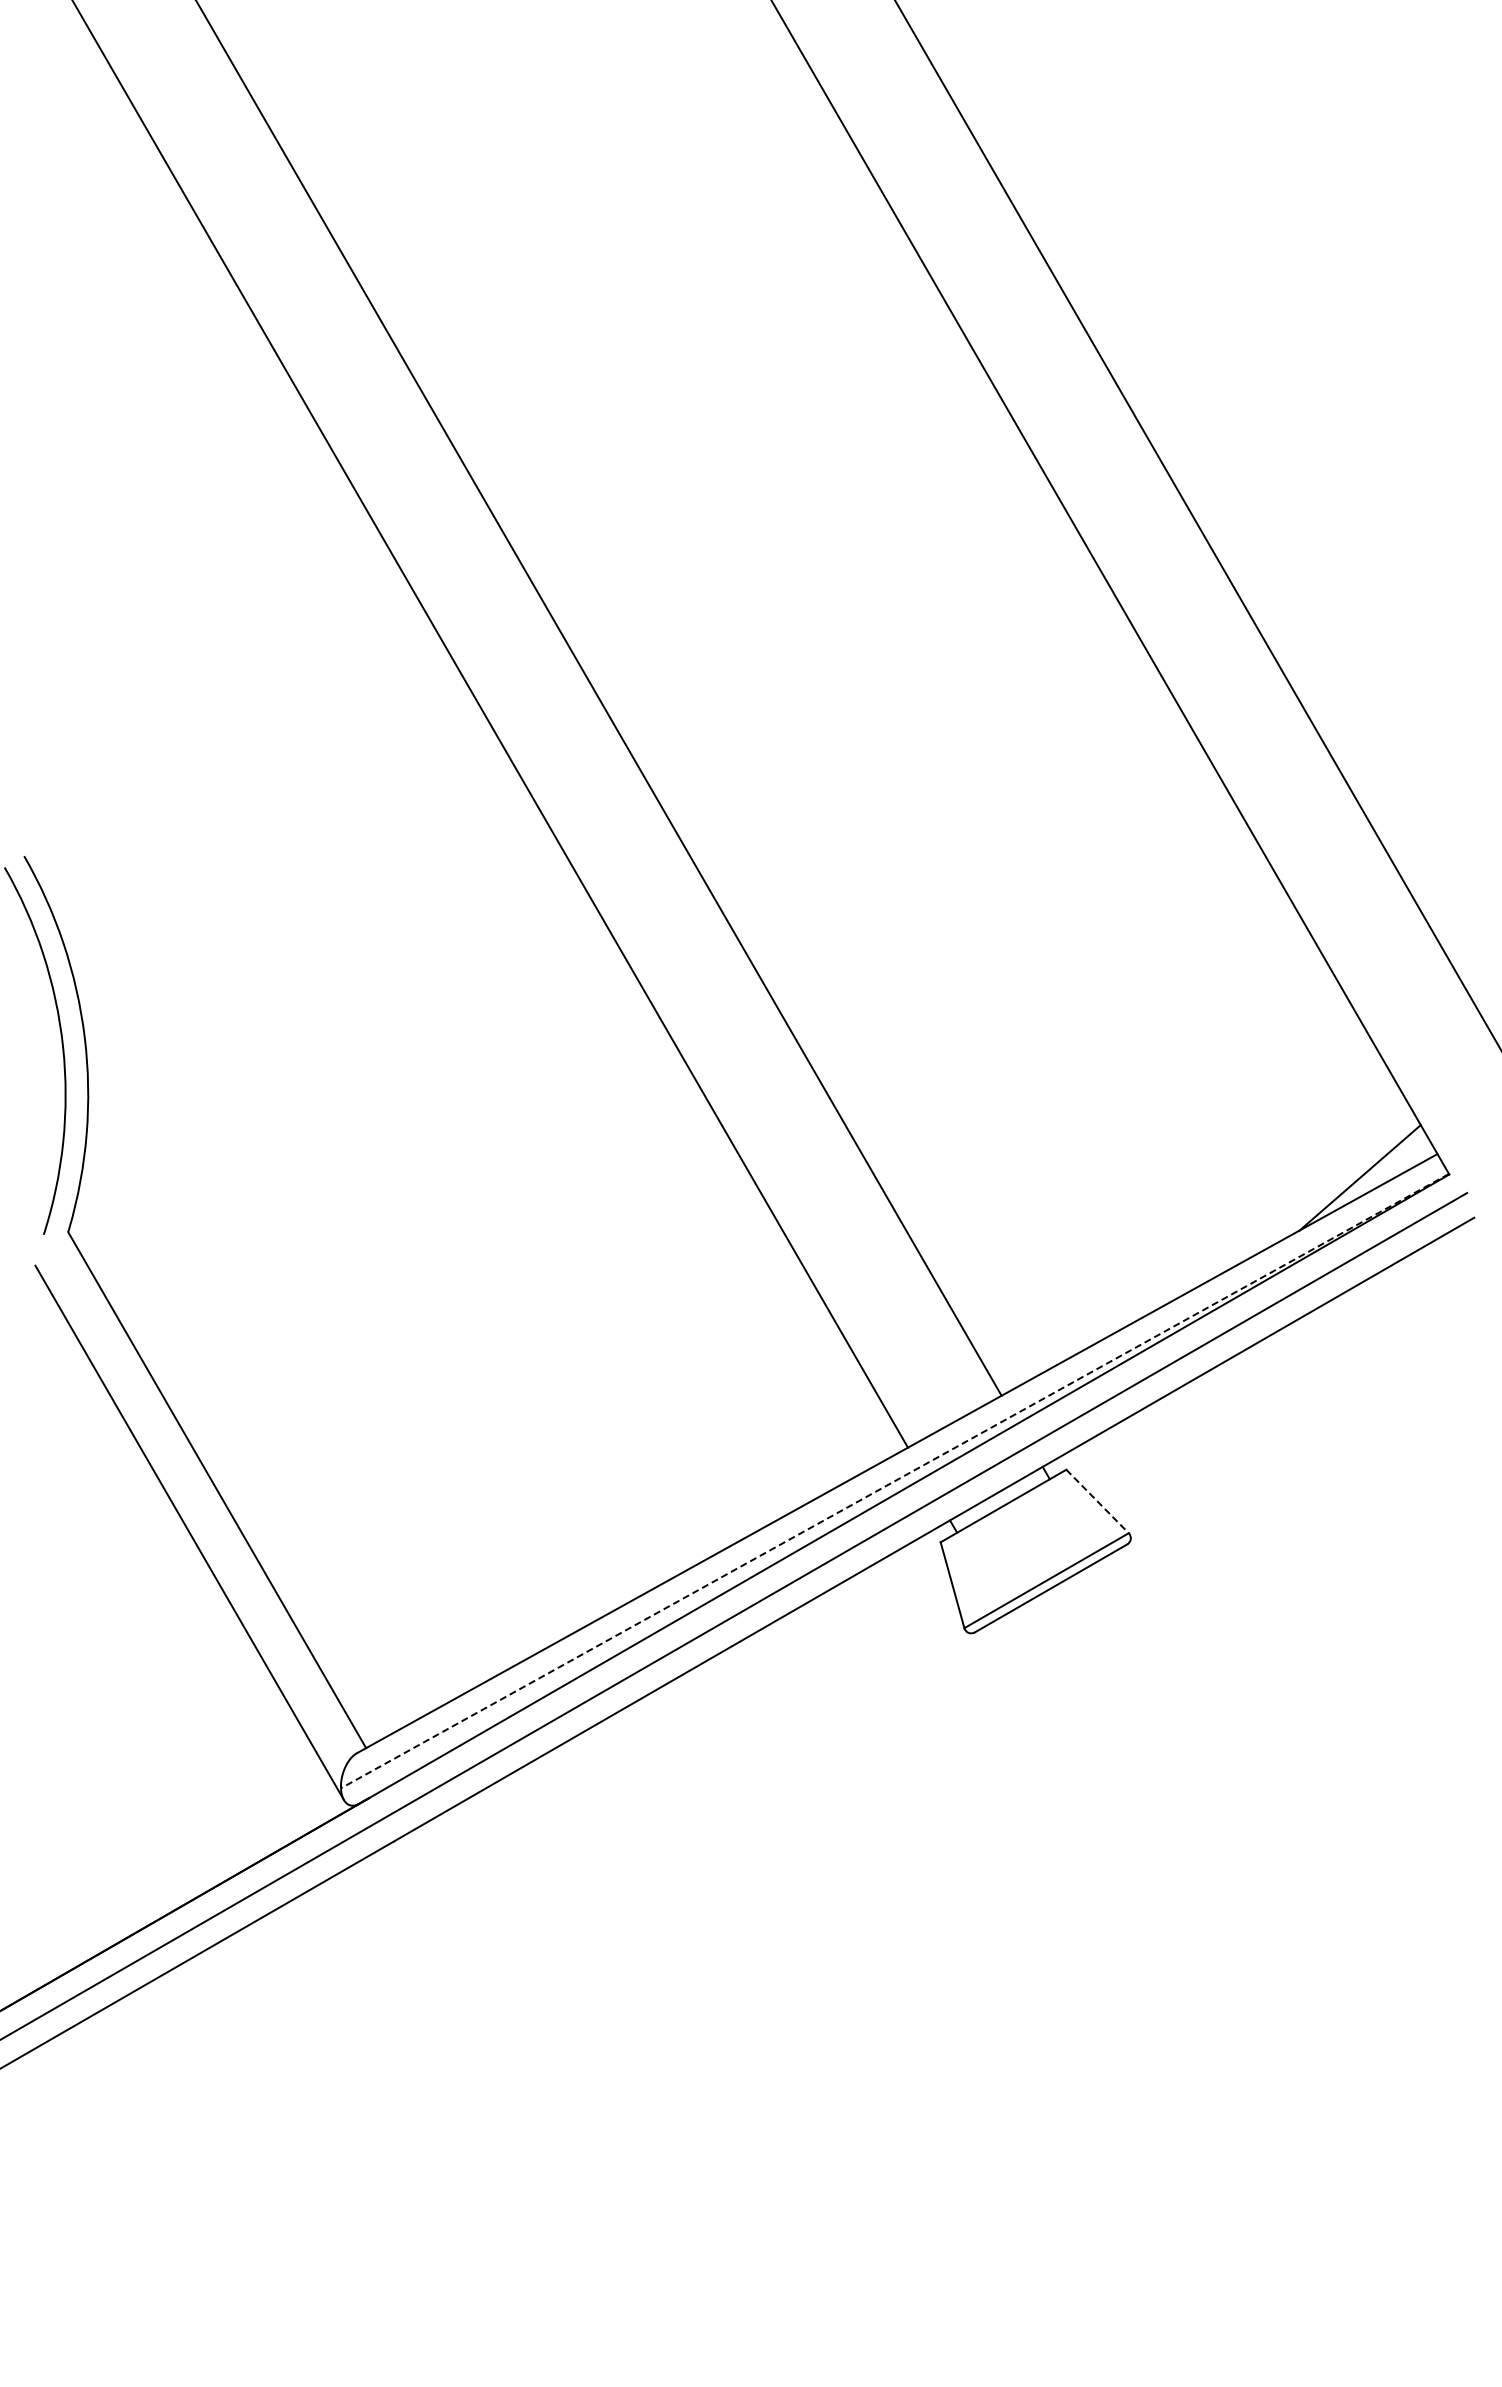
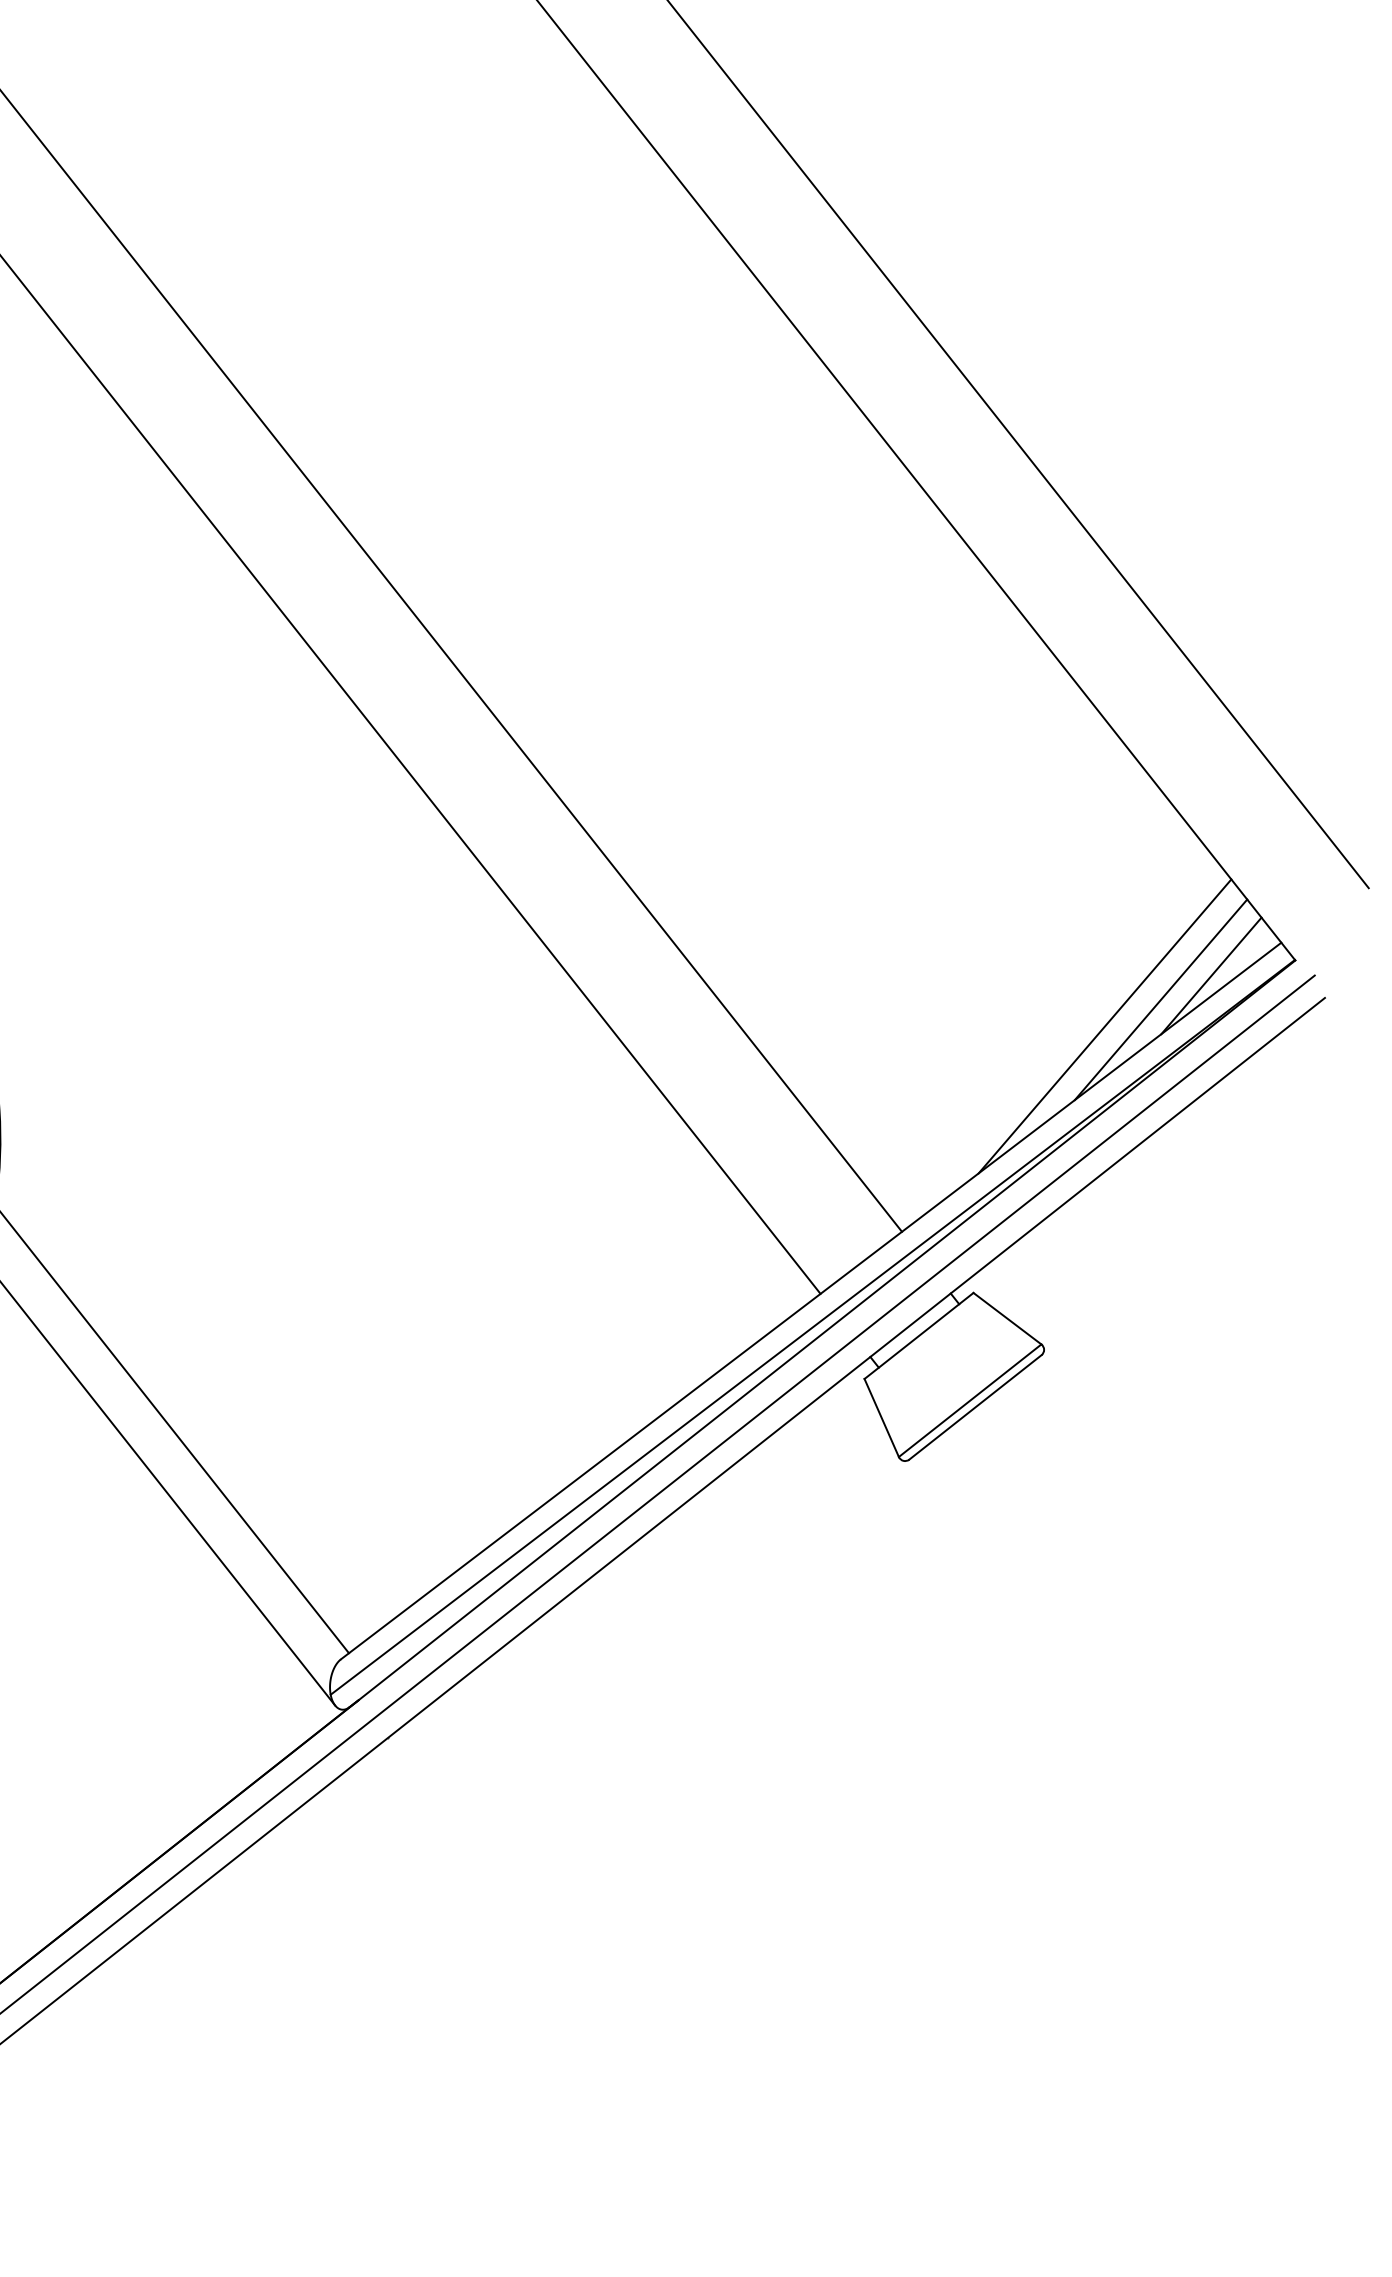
line: (1304, 1194) -> (1161, 999), added
line: (1242, 1213) -> (1104, 1025), added
line: (894, 1481) -> (812, 1327), dashed -> solid
line: (1097, 1501) -> (1007, 1318), dashed -> solid

